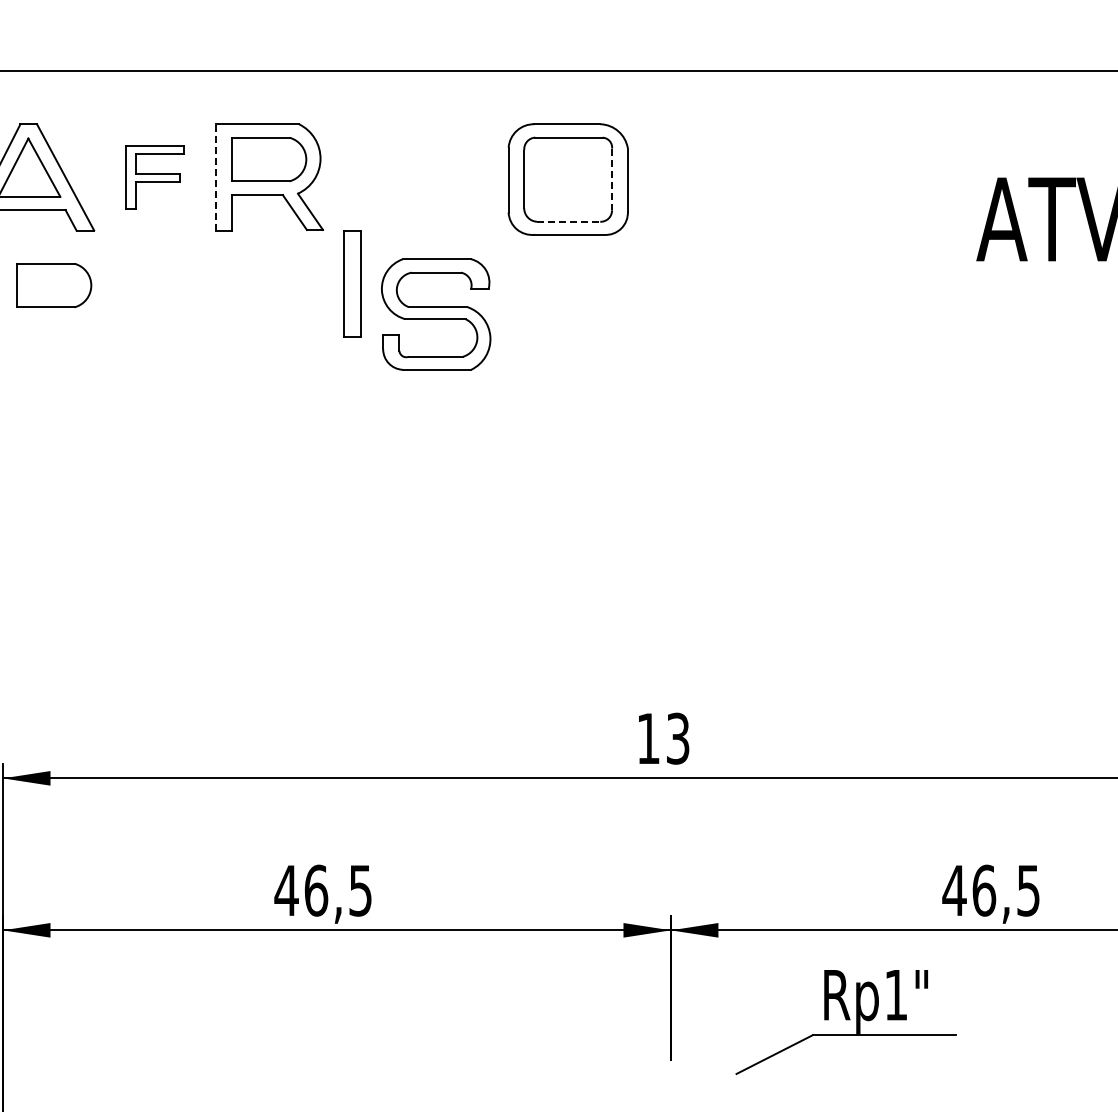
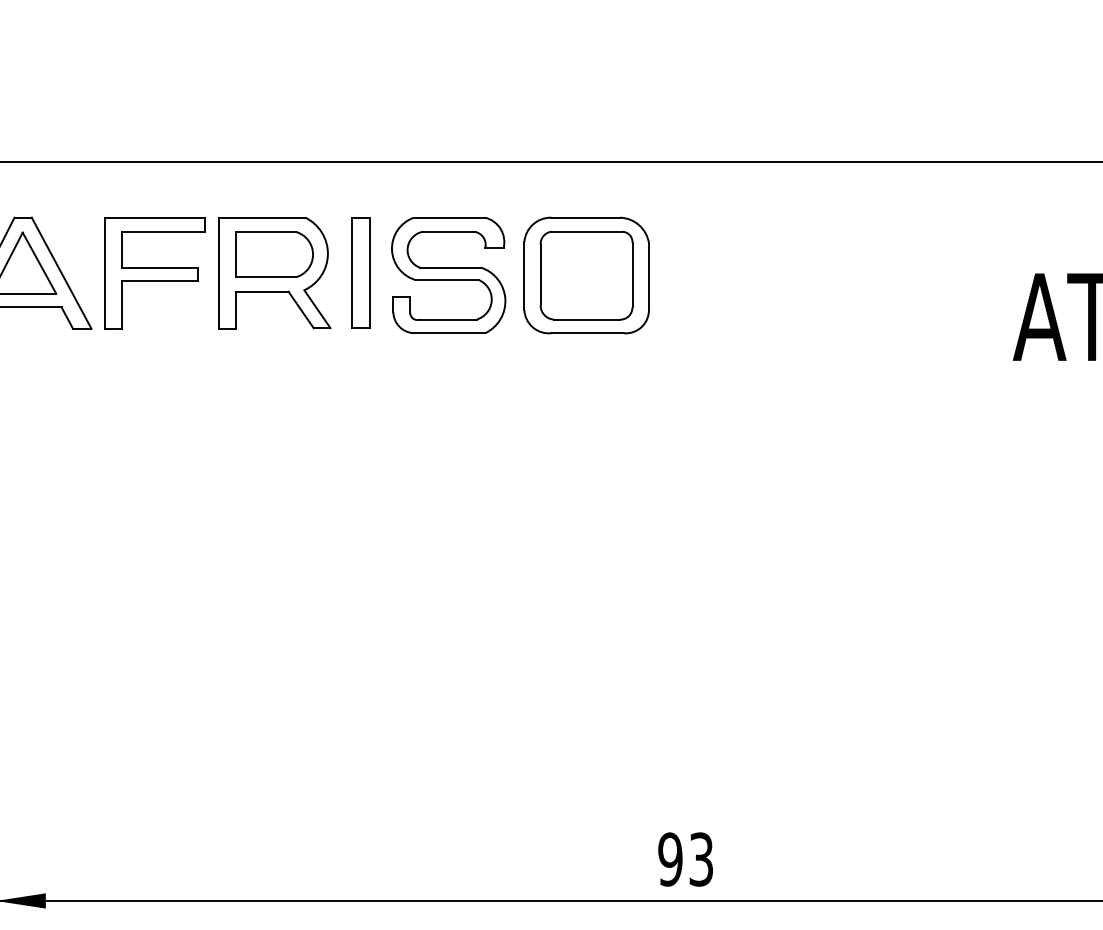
line: (216, 176) -> (219, 272), dashed -> solid
part: (154, 177) -> (154, 273), size x1.67
line: (612, 179) -> (632, 275), dashed -> solid
line: (568, 221) -> (586, 319), dashed -> solid
part: (352, 283) -> (361, 272), moved
part: (54, 285) -> (50, 386), removed
part: (436, 314) -> (449, 275), moved
text: (648, 738) -> (670, 859), 13 -> 93

